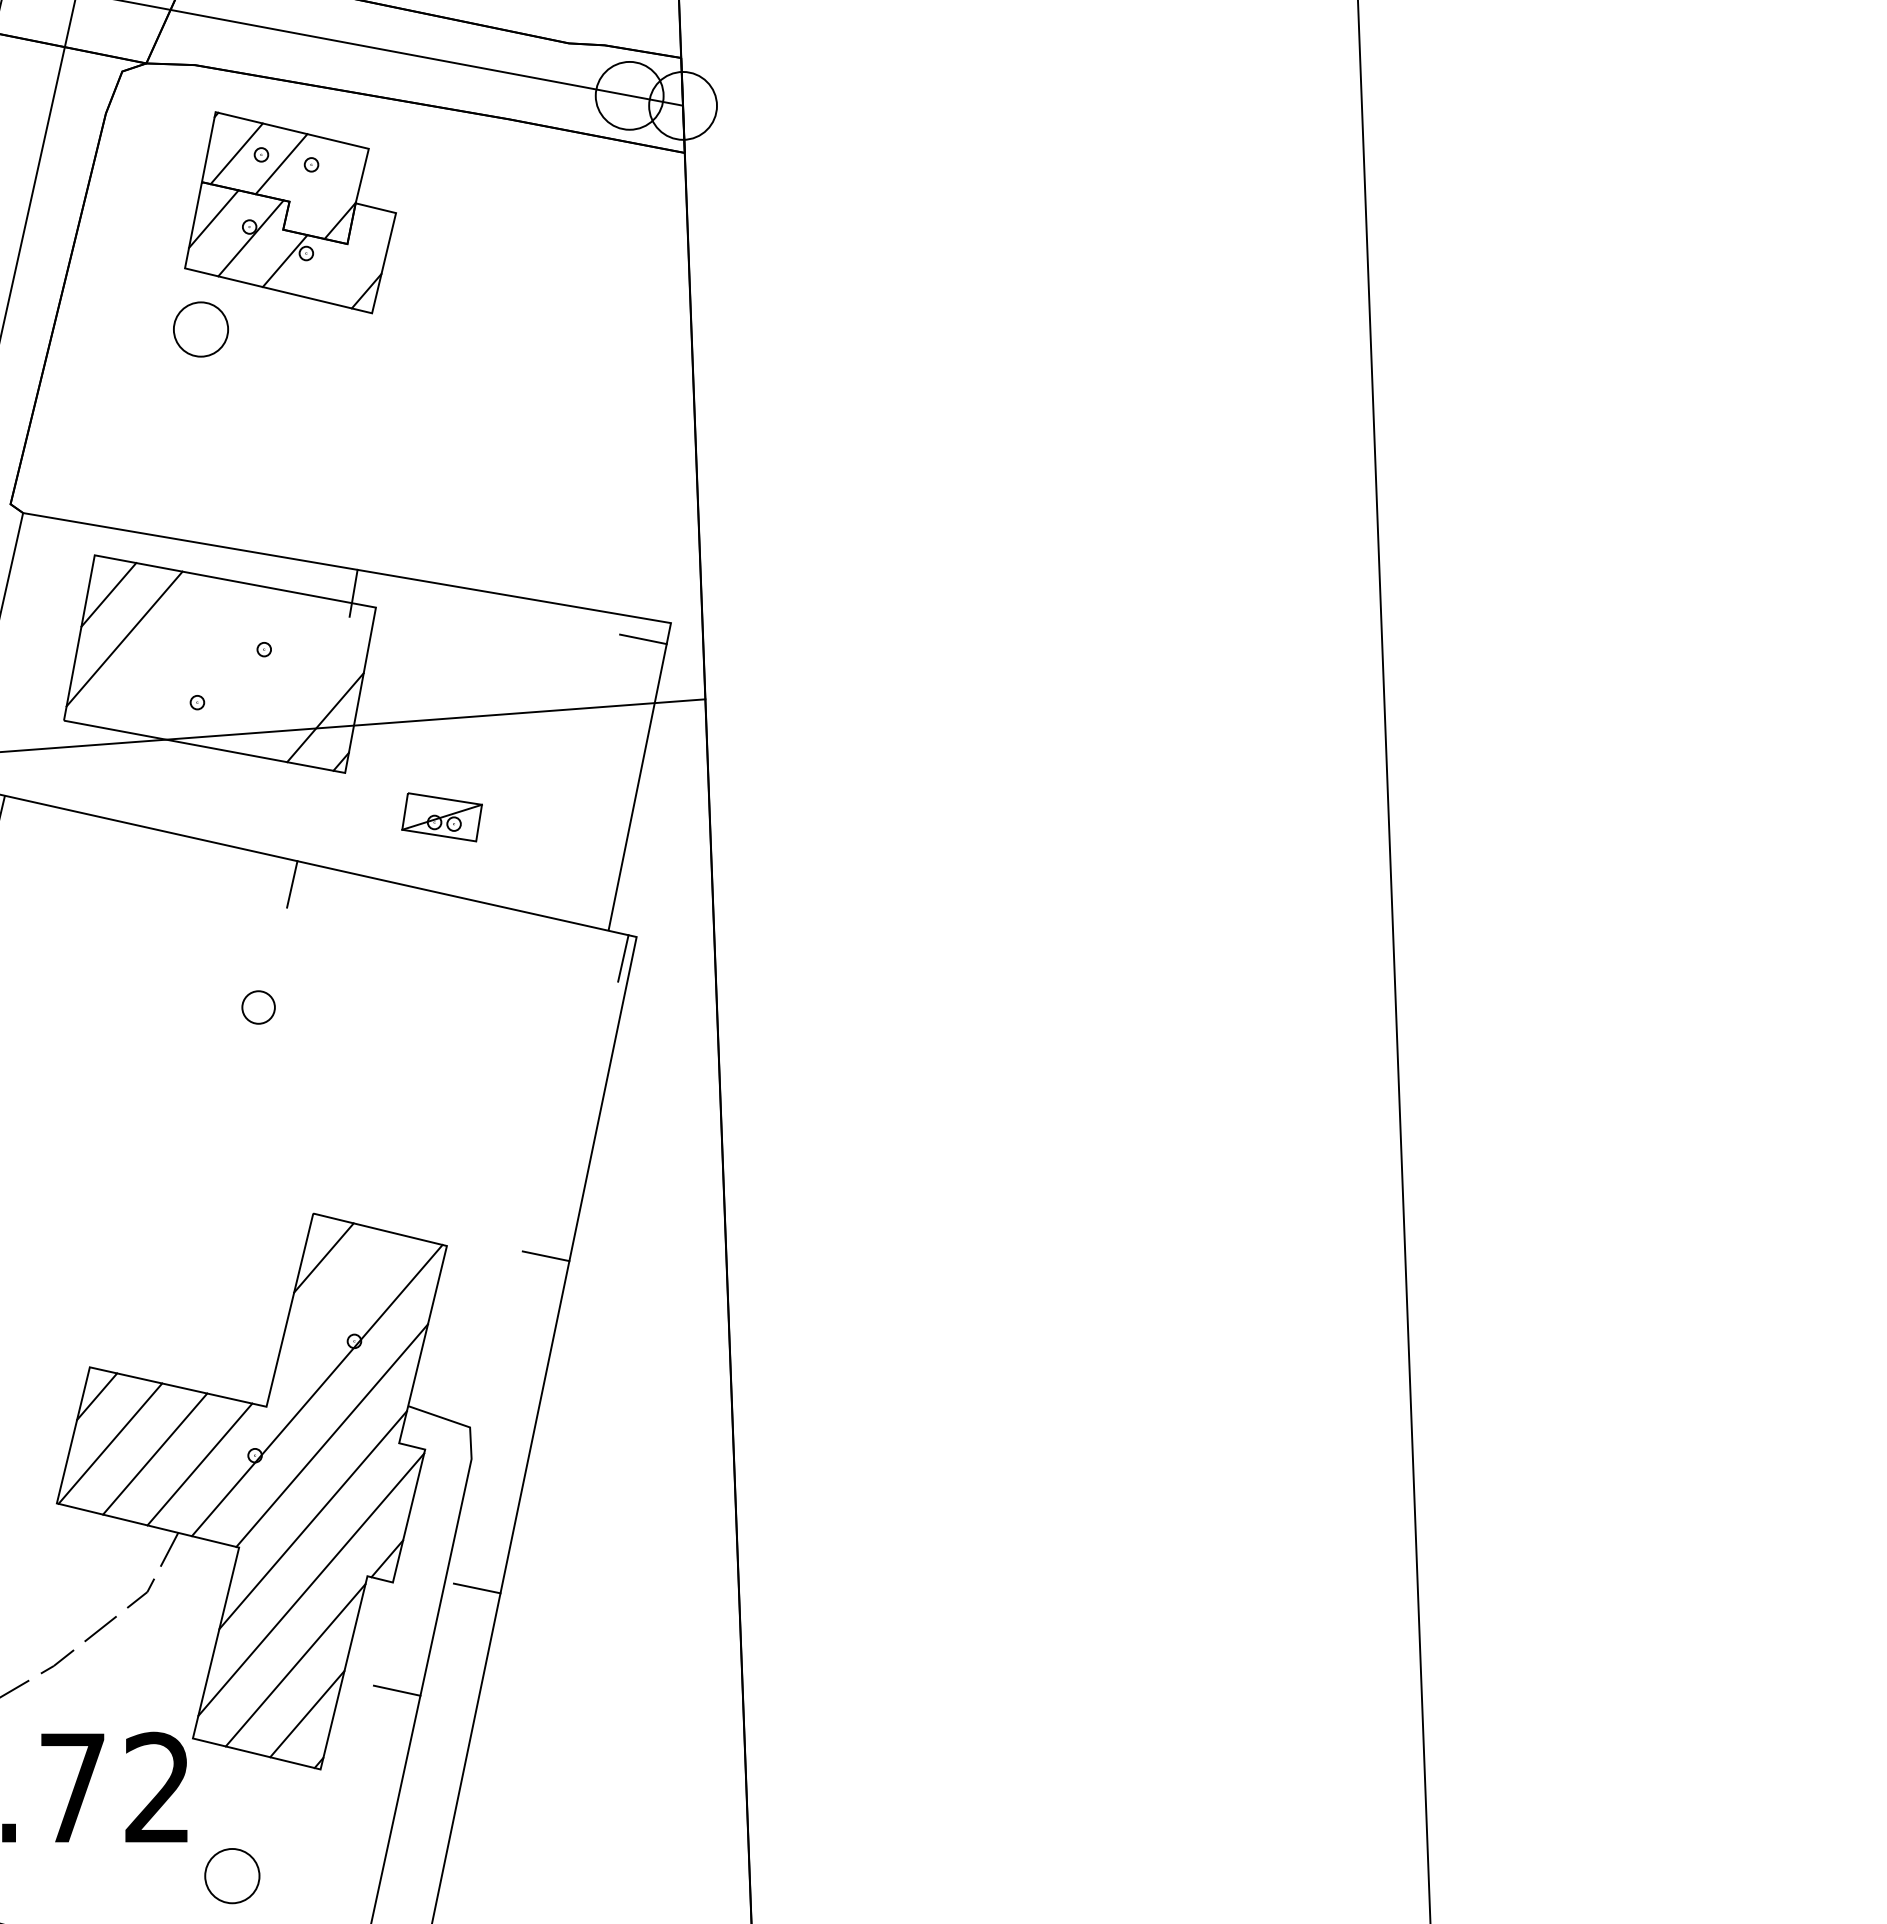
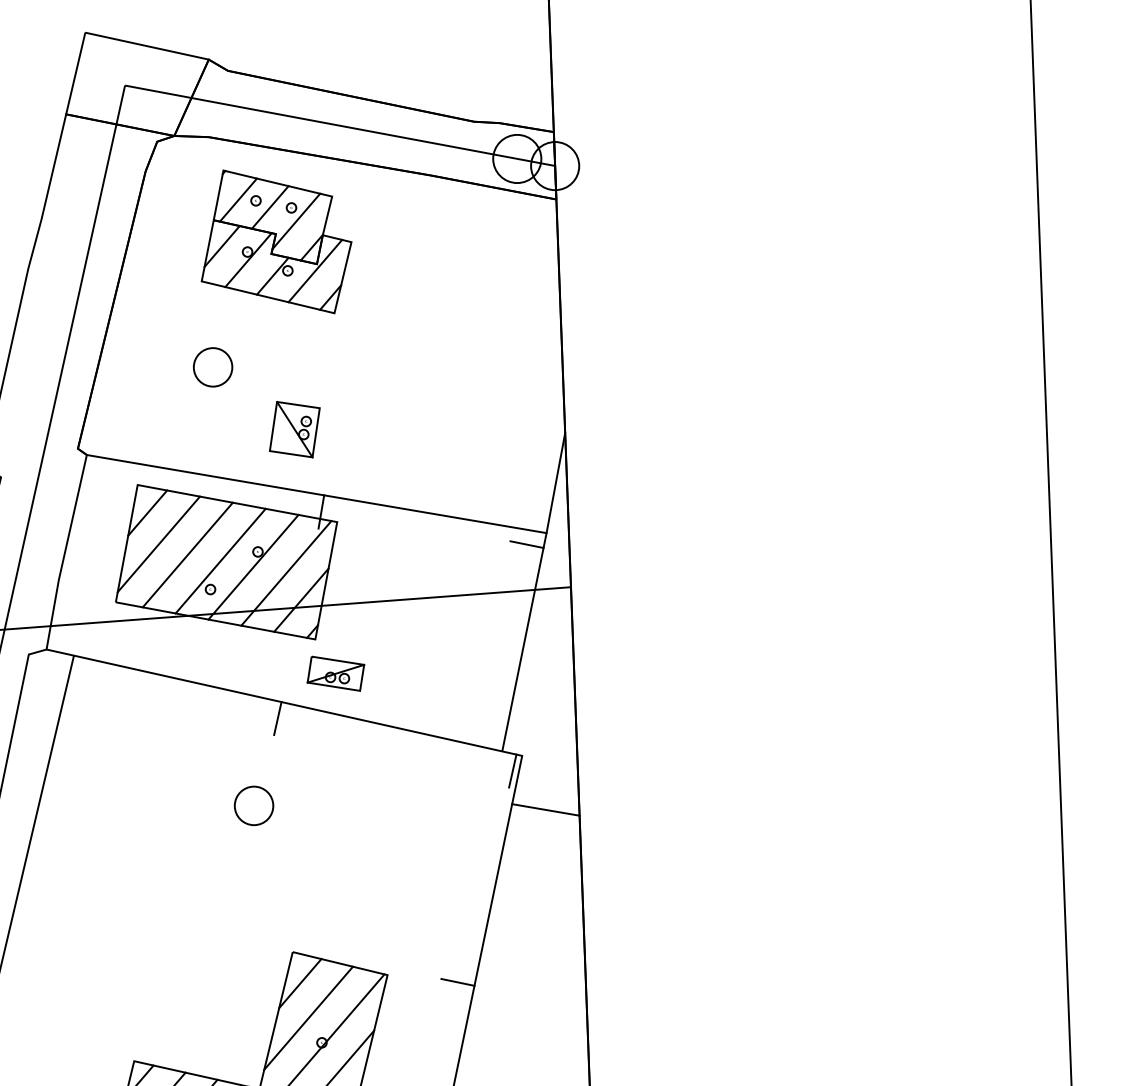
line: (317, 183) -> (295, 221), added
line: (344, 253) -> (314, 270), added
part: (200, 329) -> (212, 367), moved
part: (316, 477) -> (295, 429), added
line: (683, 552) -> (555, 483), added
line: (164, 653) -> (187, 554), added
line: (211, 662) -> (220, 561), added
line: (257, 670) -> (253, 566), added
line: (303, 679) -> (285, 573), added
part: (441, 817) -> (335, 673), moved
part: (258, 1007) -> (253, 805), size x1.67
line: (669, 1013) -> (545, 810), added
line: (335, 1306) -> (308, 1018), added

